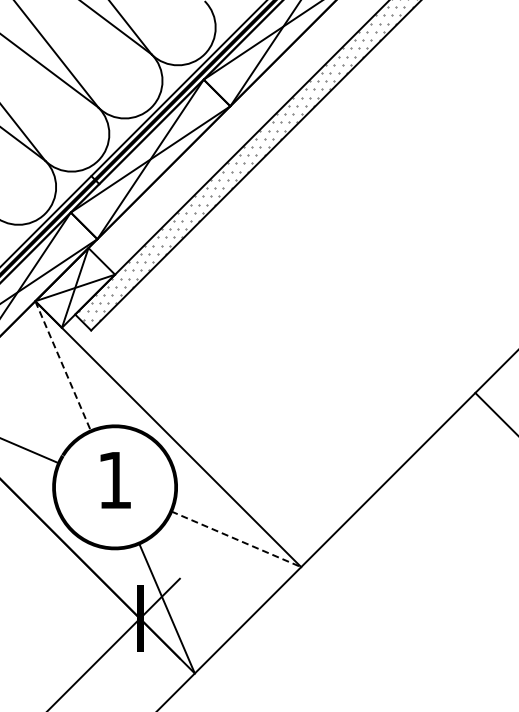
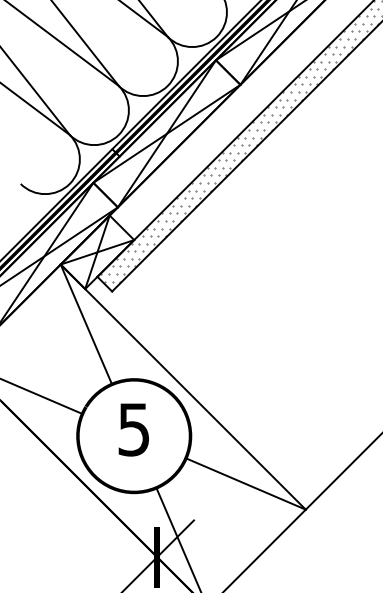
line: (63, 366) -> (86, 324), dashed -> solid
text: (114, 480) -> (133, 429), 1 -> 5
line: (236, 539) -> (246, 484), dashed -> solid

